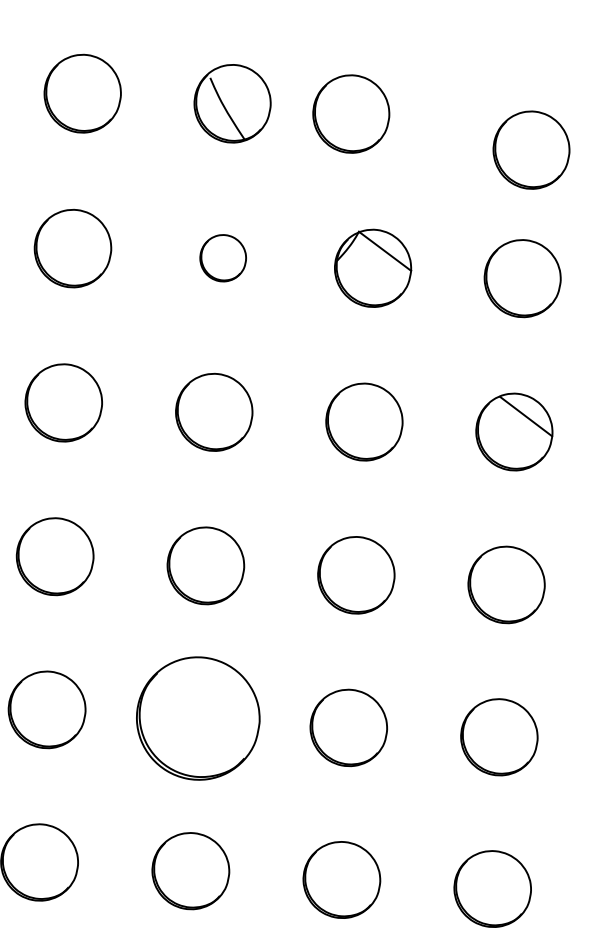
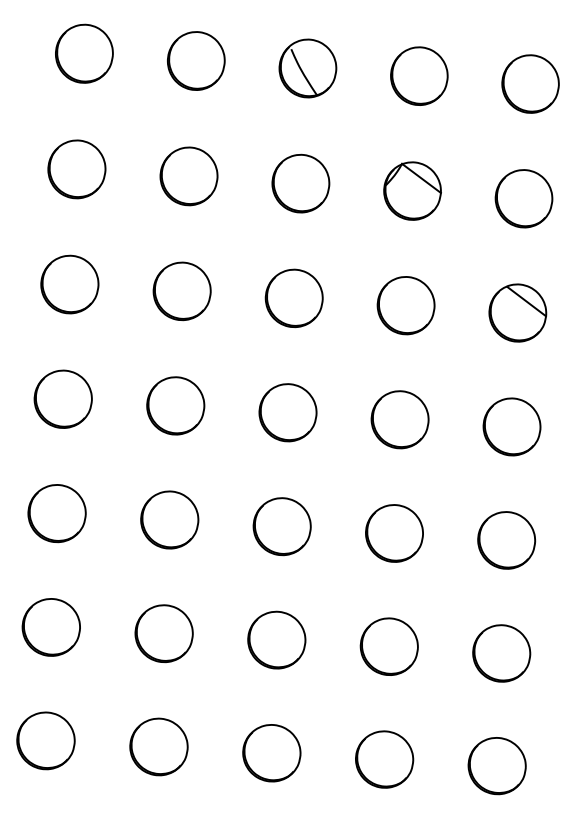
part: (351, 113) -> (419, 75), moved
part: (531, 149) -> (530, 83), moved
part: (222, 258) -> (300, 183), size x1.67
part: (197, 718) -> (281, 526), size x0.62

